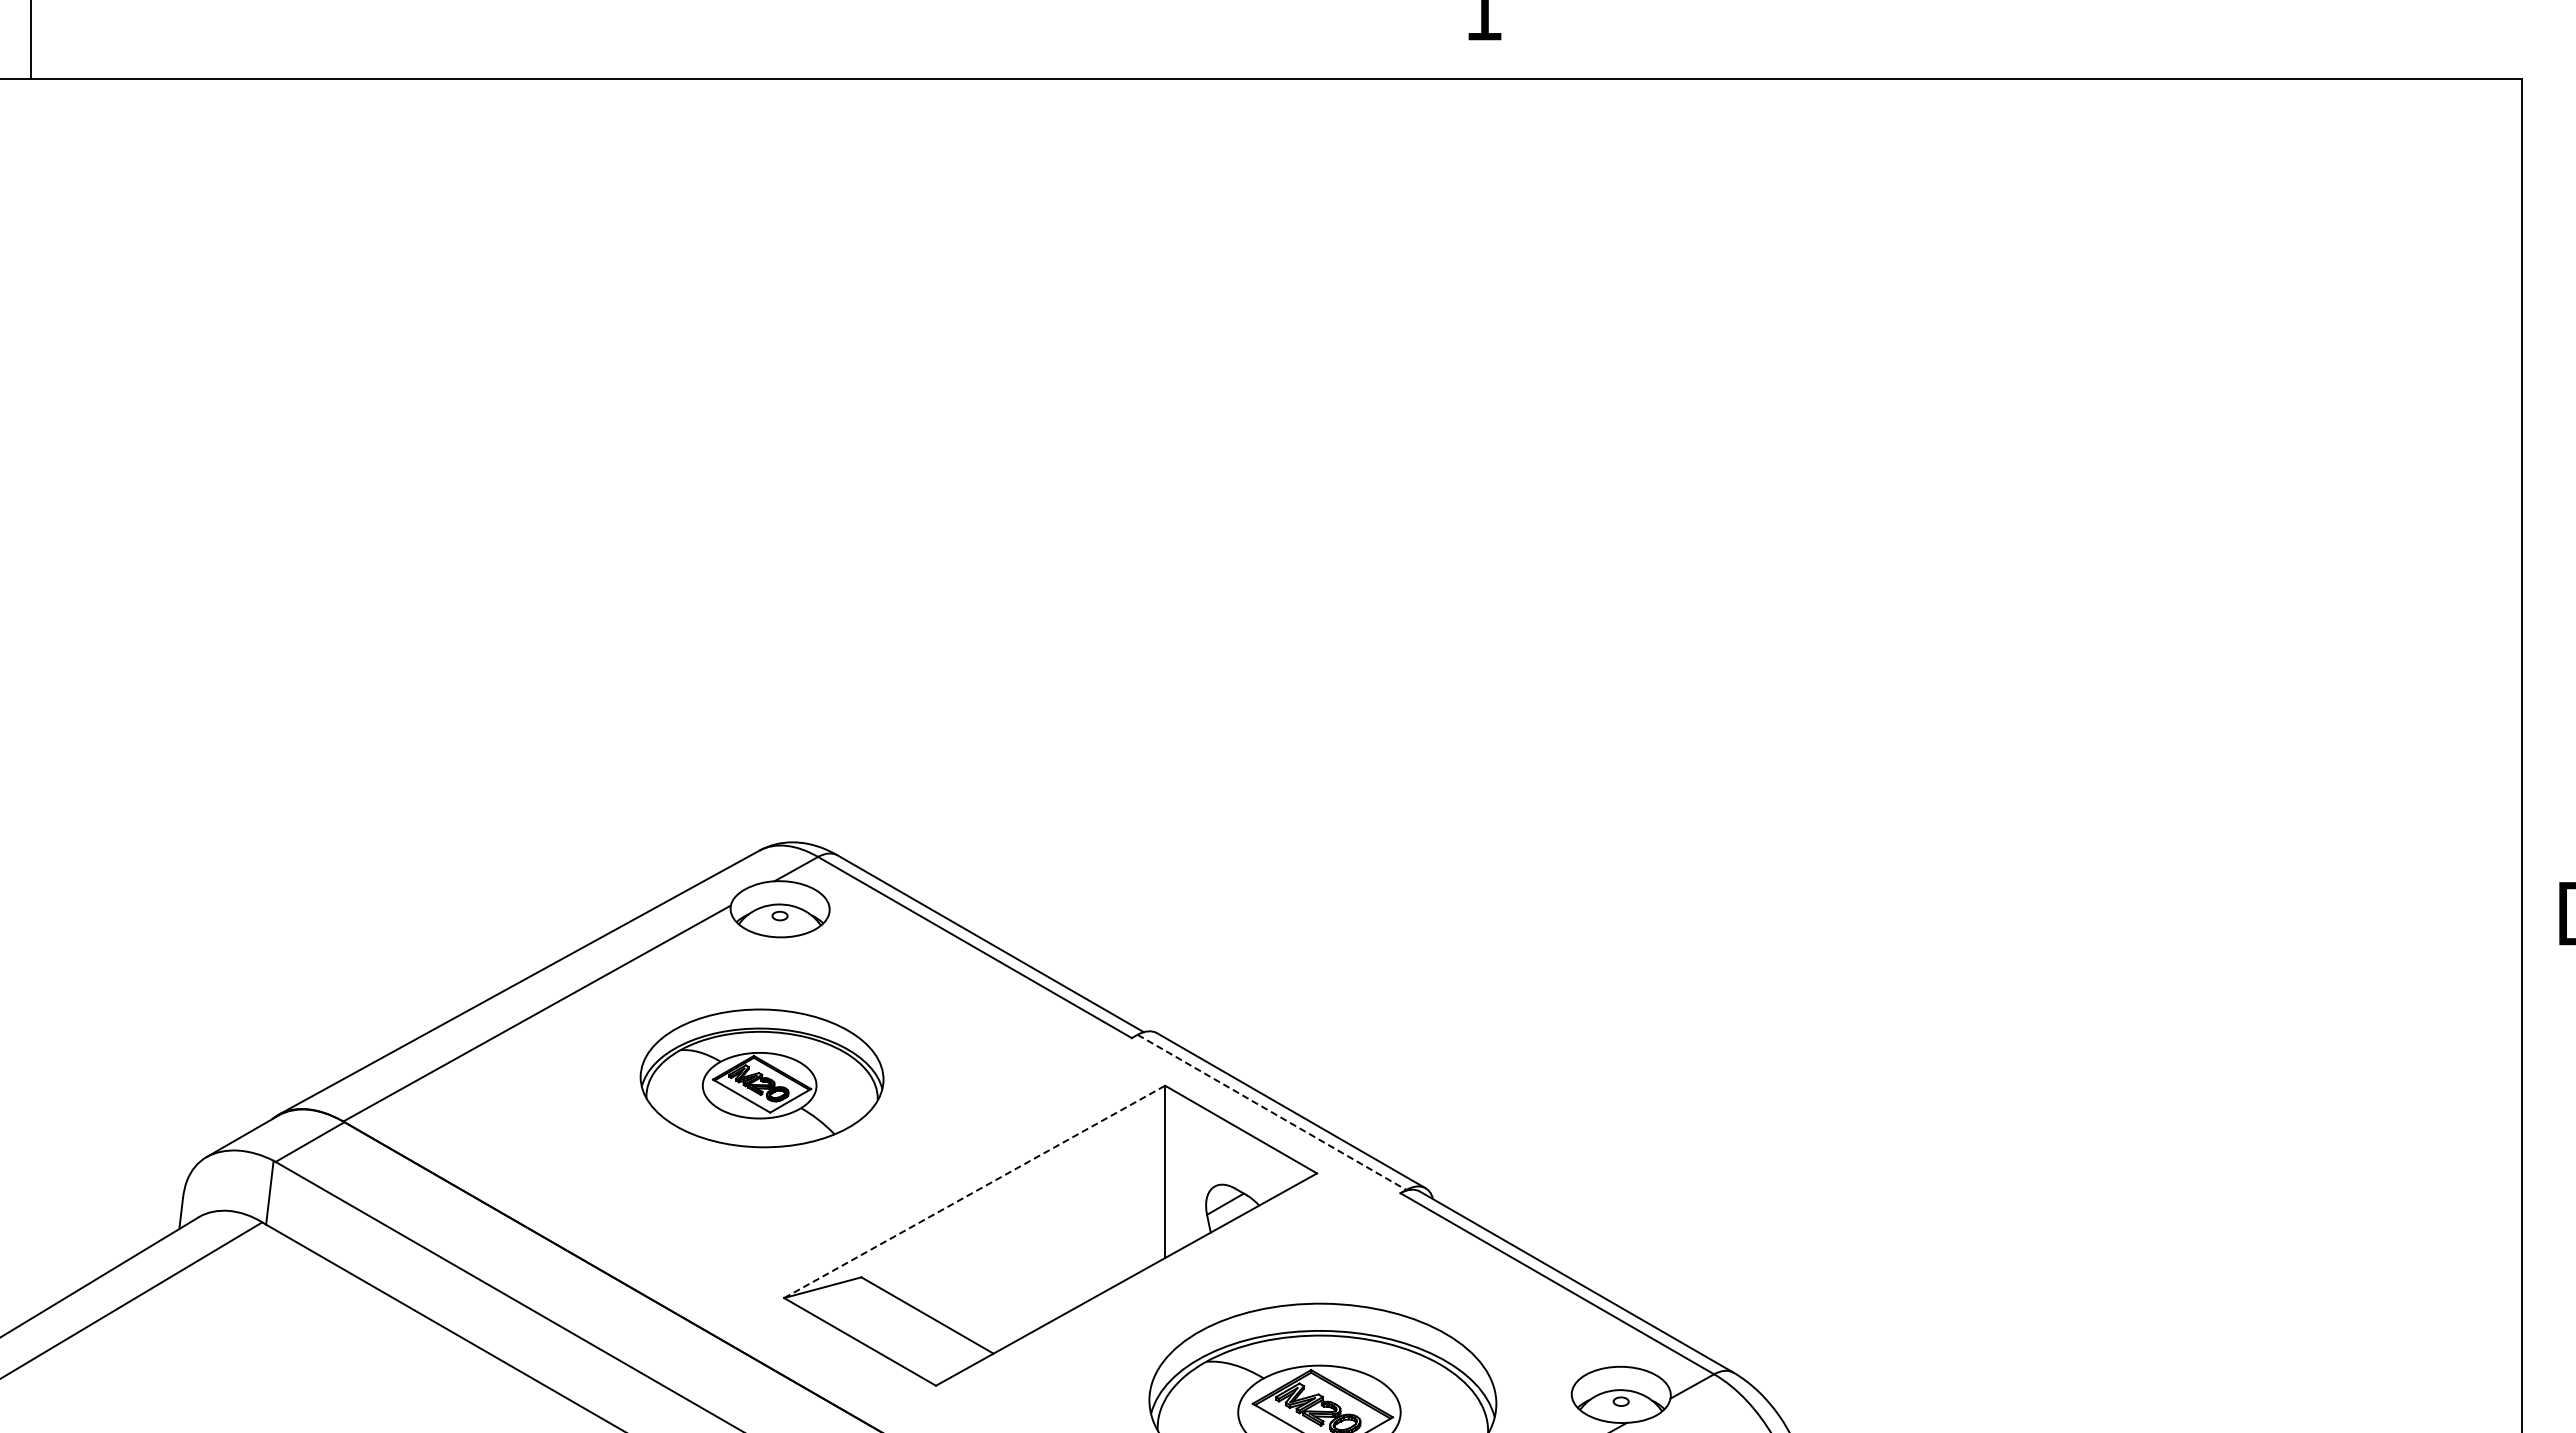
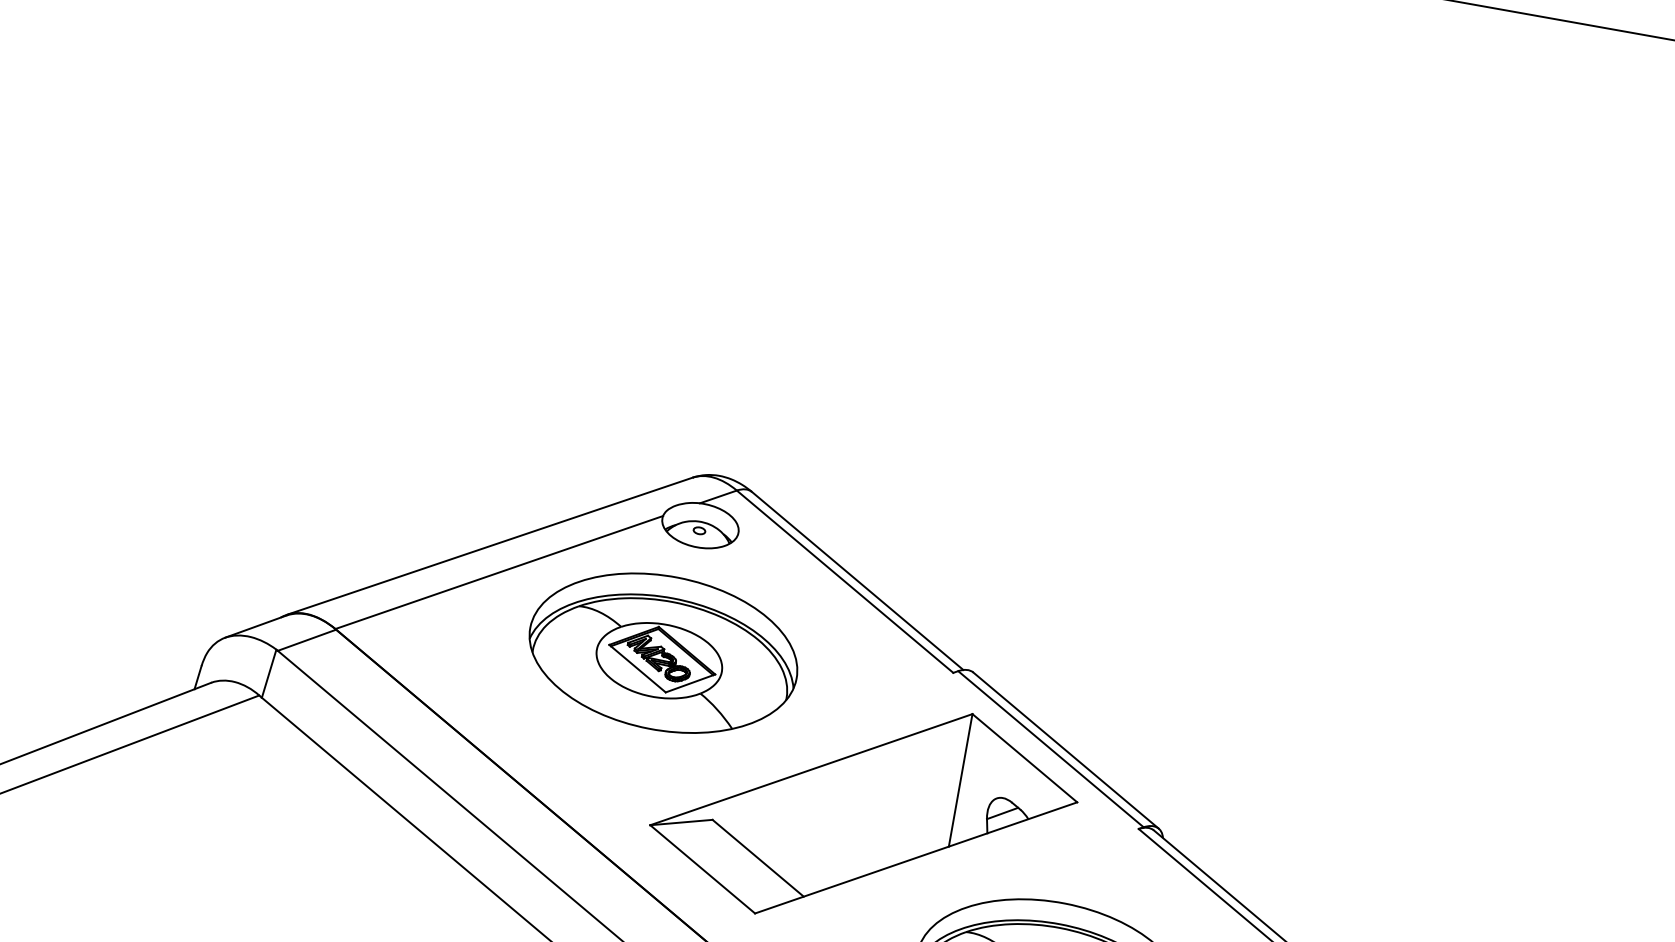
part: (761, 1078) -> (662, 653), size x1.43
line: (1272, 1112) -> (1051, 749), dashed -> solid
line: (975, 1191) -> (812, 769), dashed -> solid

